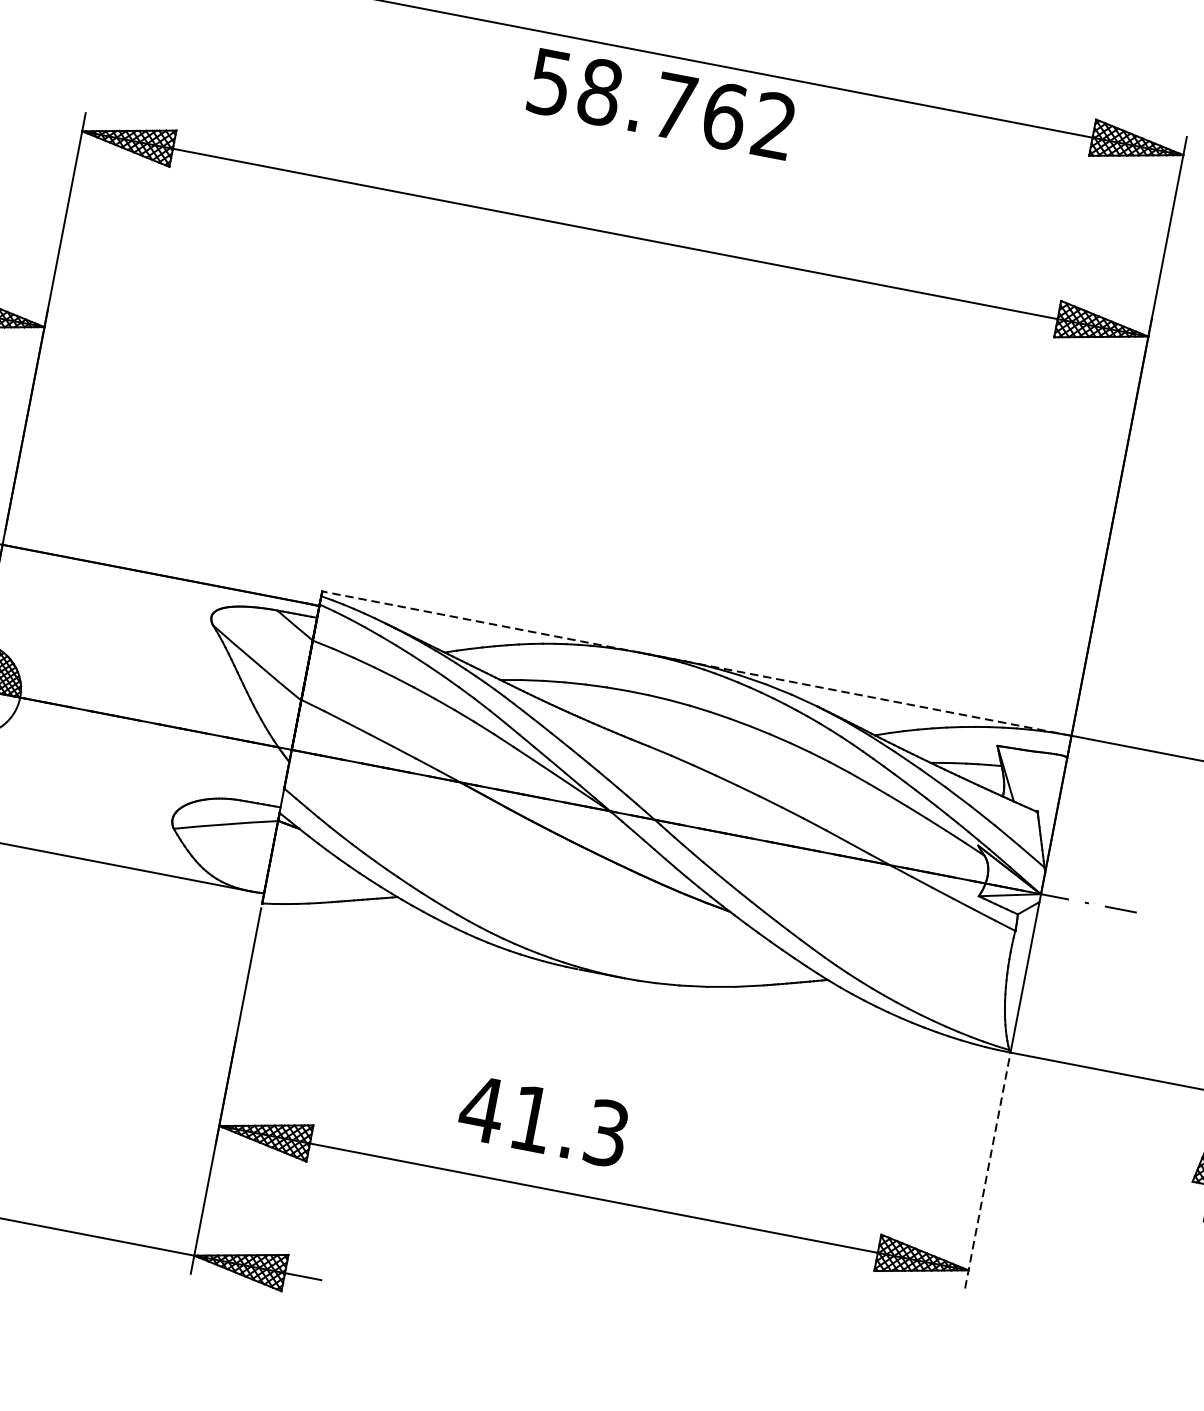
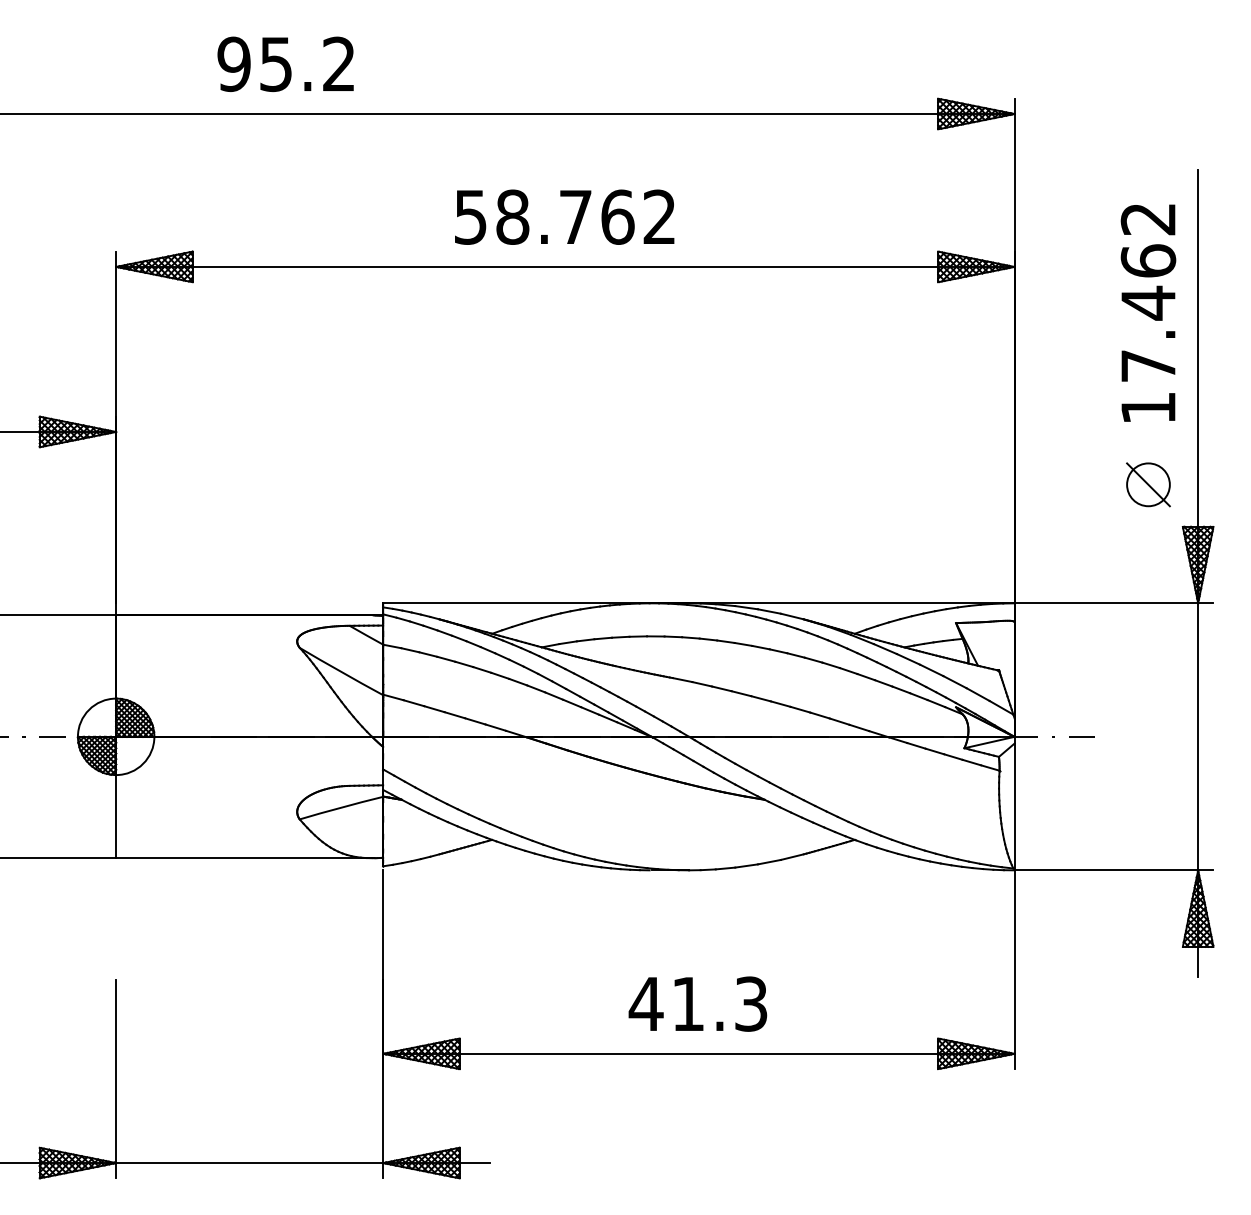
text: (661, 103) -> (564, 216), moved
line: (696, 663) -> (698, 603), dashed -> solid
text: (543, 1120) -> (697, 1003), moved
line: (987, 1170) -> (1014, 969), dashed -> solid

